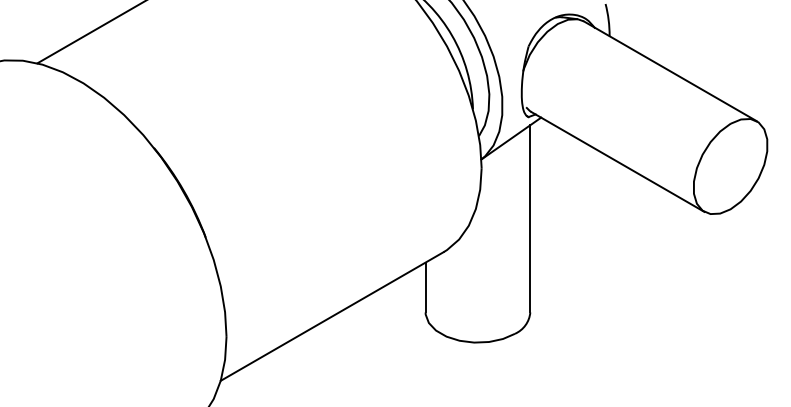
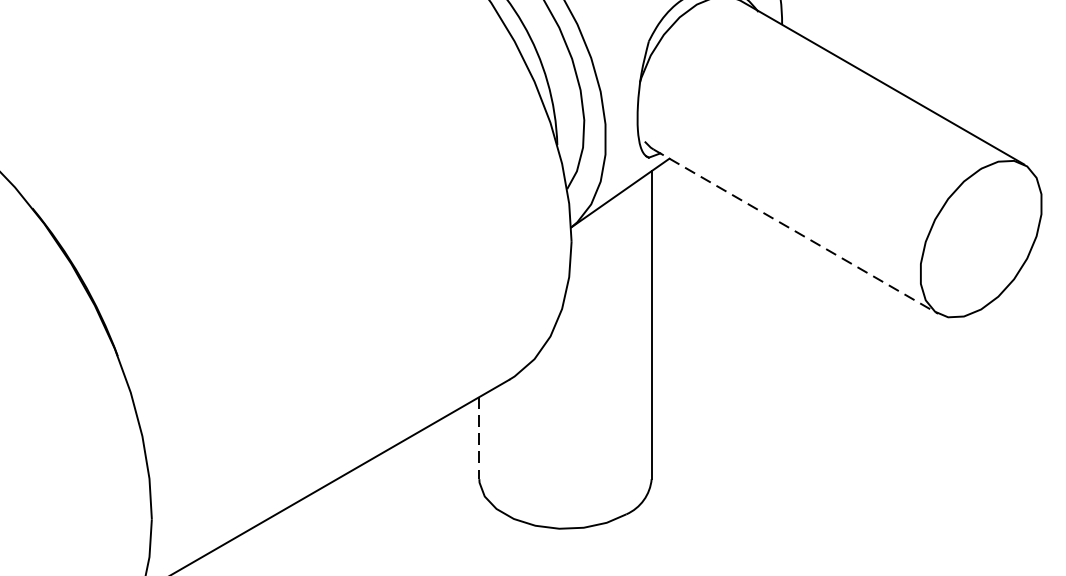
line: (618, 162) -> (796, 232), solid -> dashed
line: (425, 287) -> (479, 438), solid -> dashed

